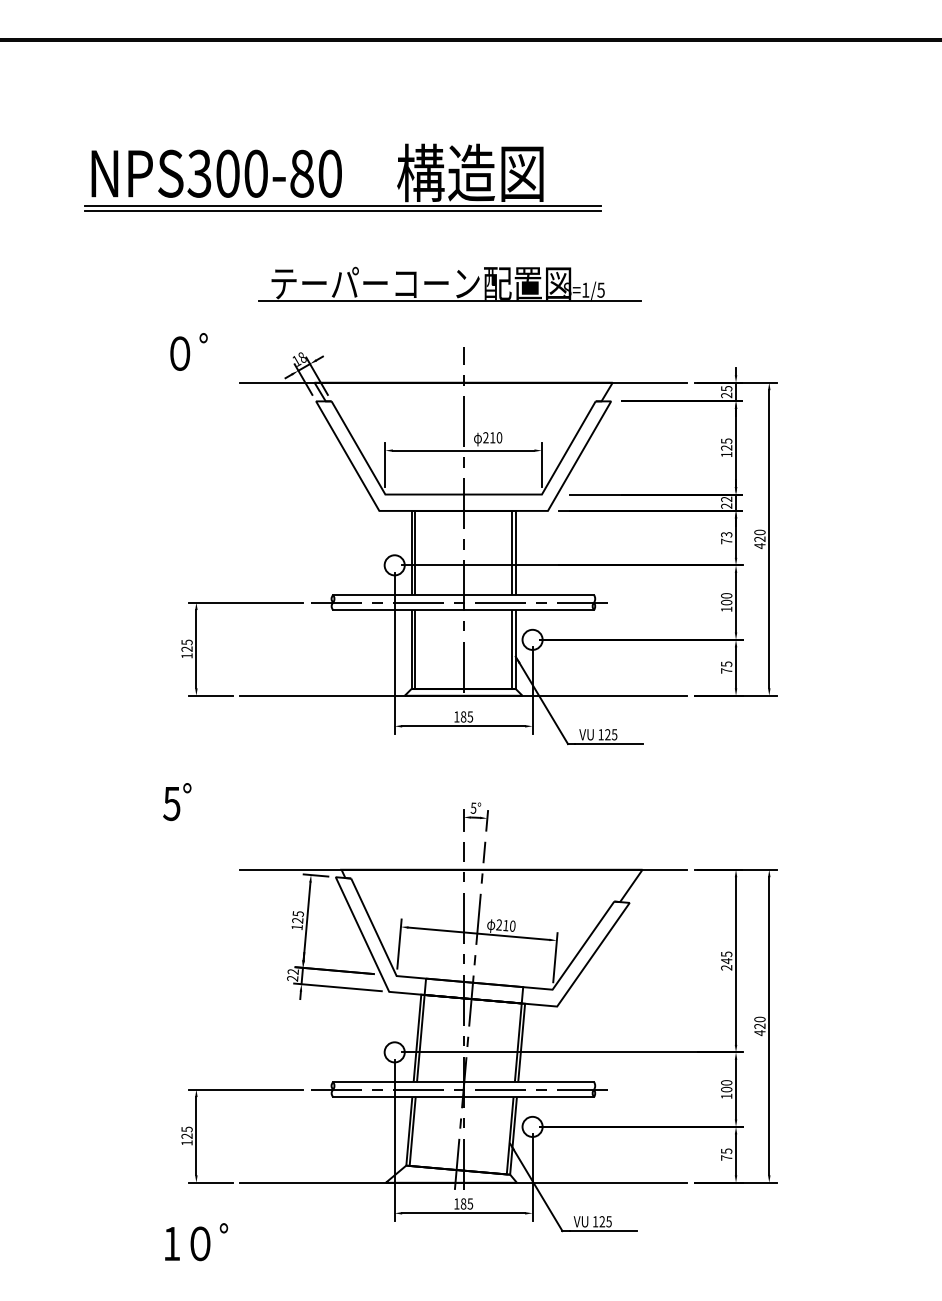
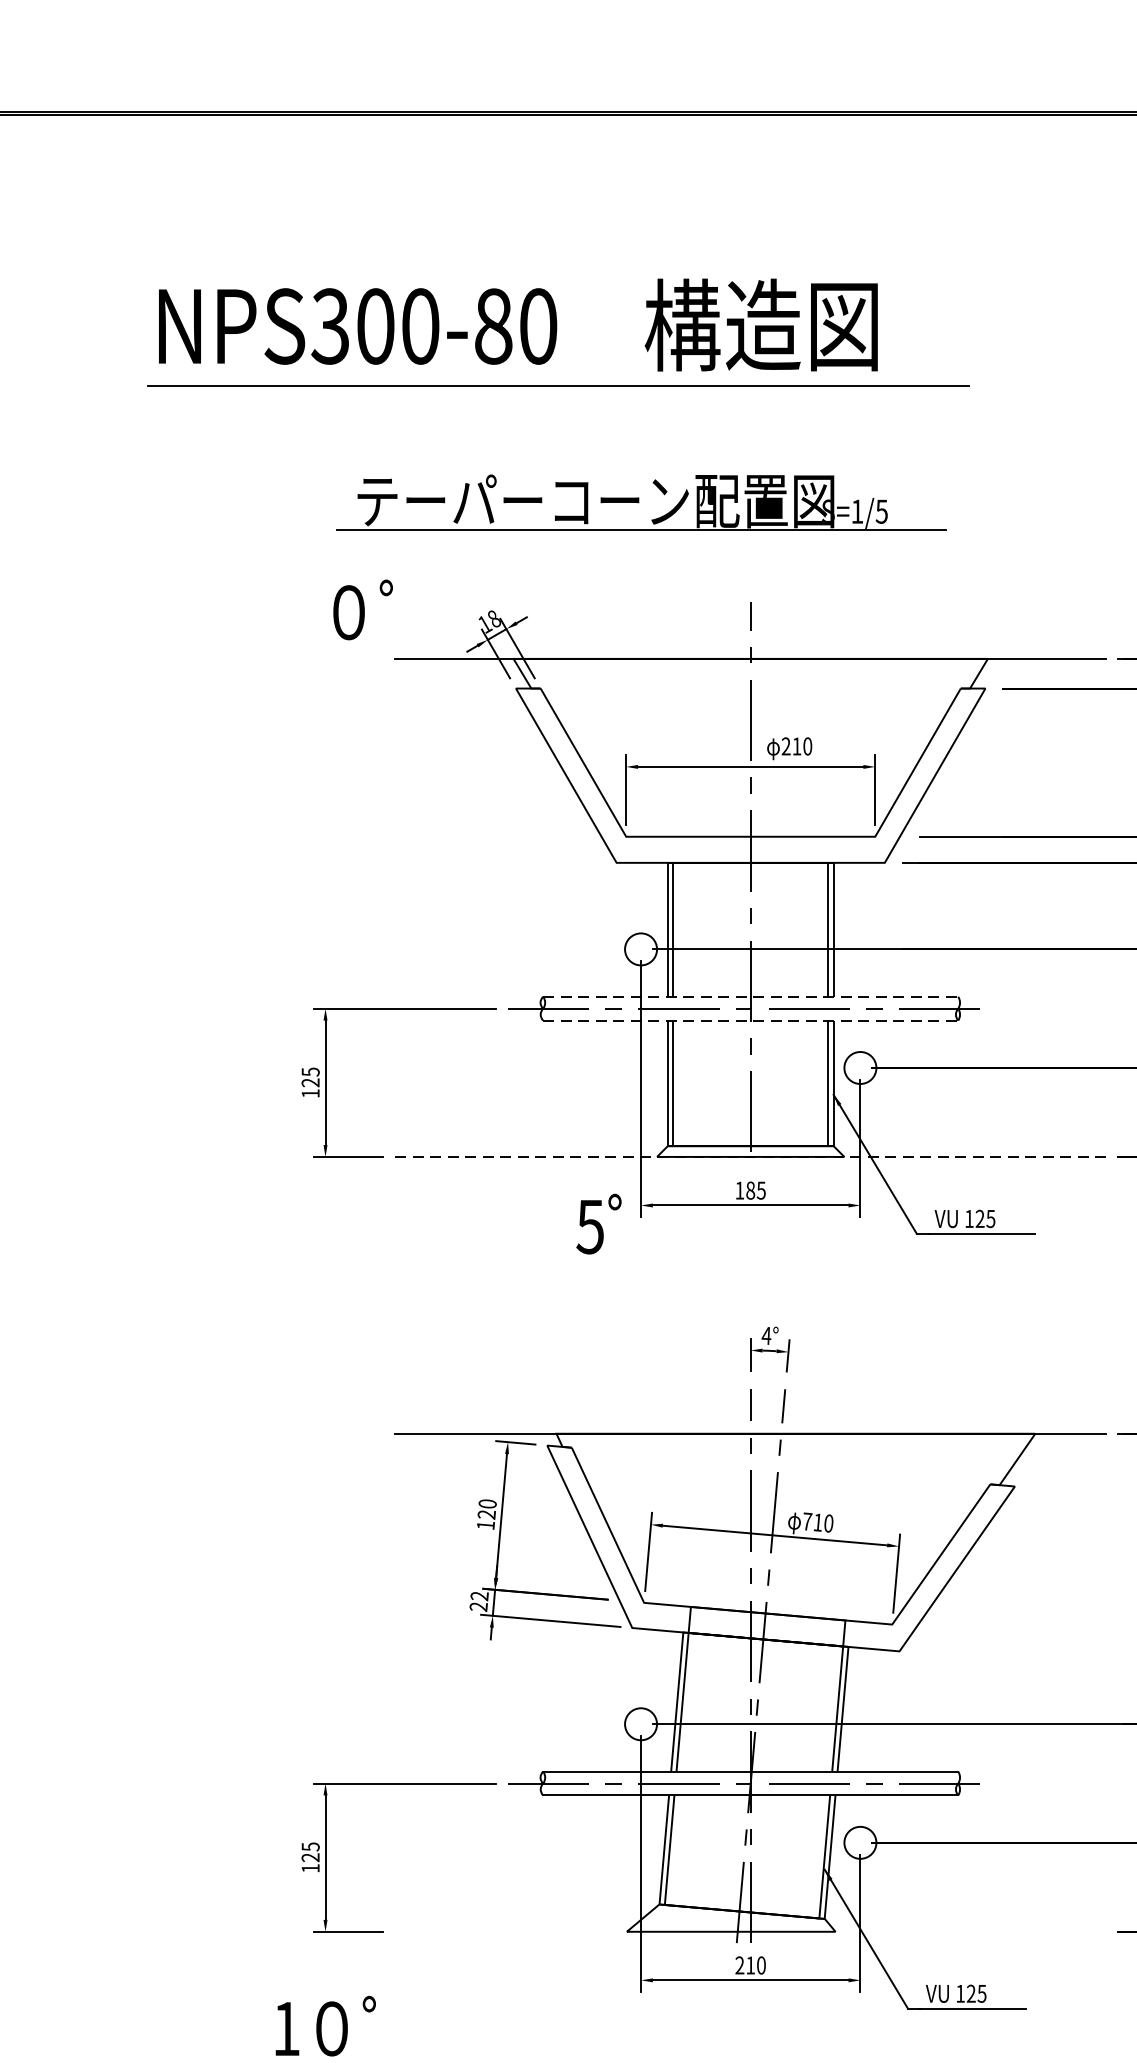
line: (342, 205) -> (557, 376), removed
part: (449, 283) -> (640, 500), moved
text: (188, 351) -> (362, 609), moved
line: (464, 595) -> (752, 997), solid -> dashed
line: (464, 610) -> (752, 1021), solid -> dashed
line: (463, 695) -> (750, 1156), solid -> dashed
text: (177, 802) -> (599, 1224), moved
text: (473, 807) -> (766, 1334), 5° -> 4°
text: (297, 914) -> (486, 1504), 125 -> 120
text: (499, 924) -> (807, 1520), 210 -> 710
line: (463, 1182) -> (750, 1931), removed
text: (463, 1203) -> (750, 1964), 185 -> 210

